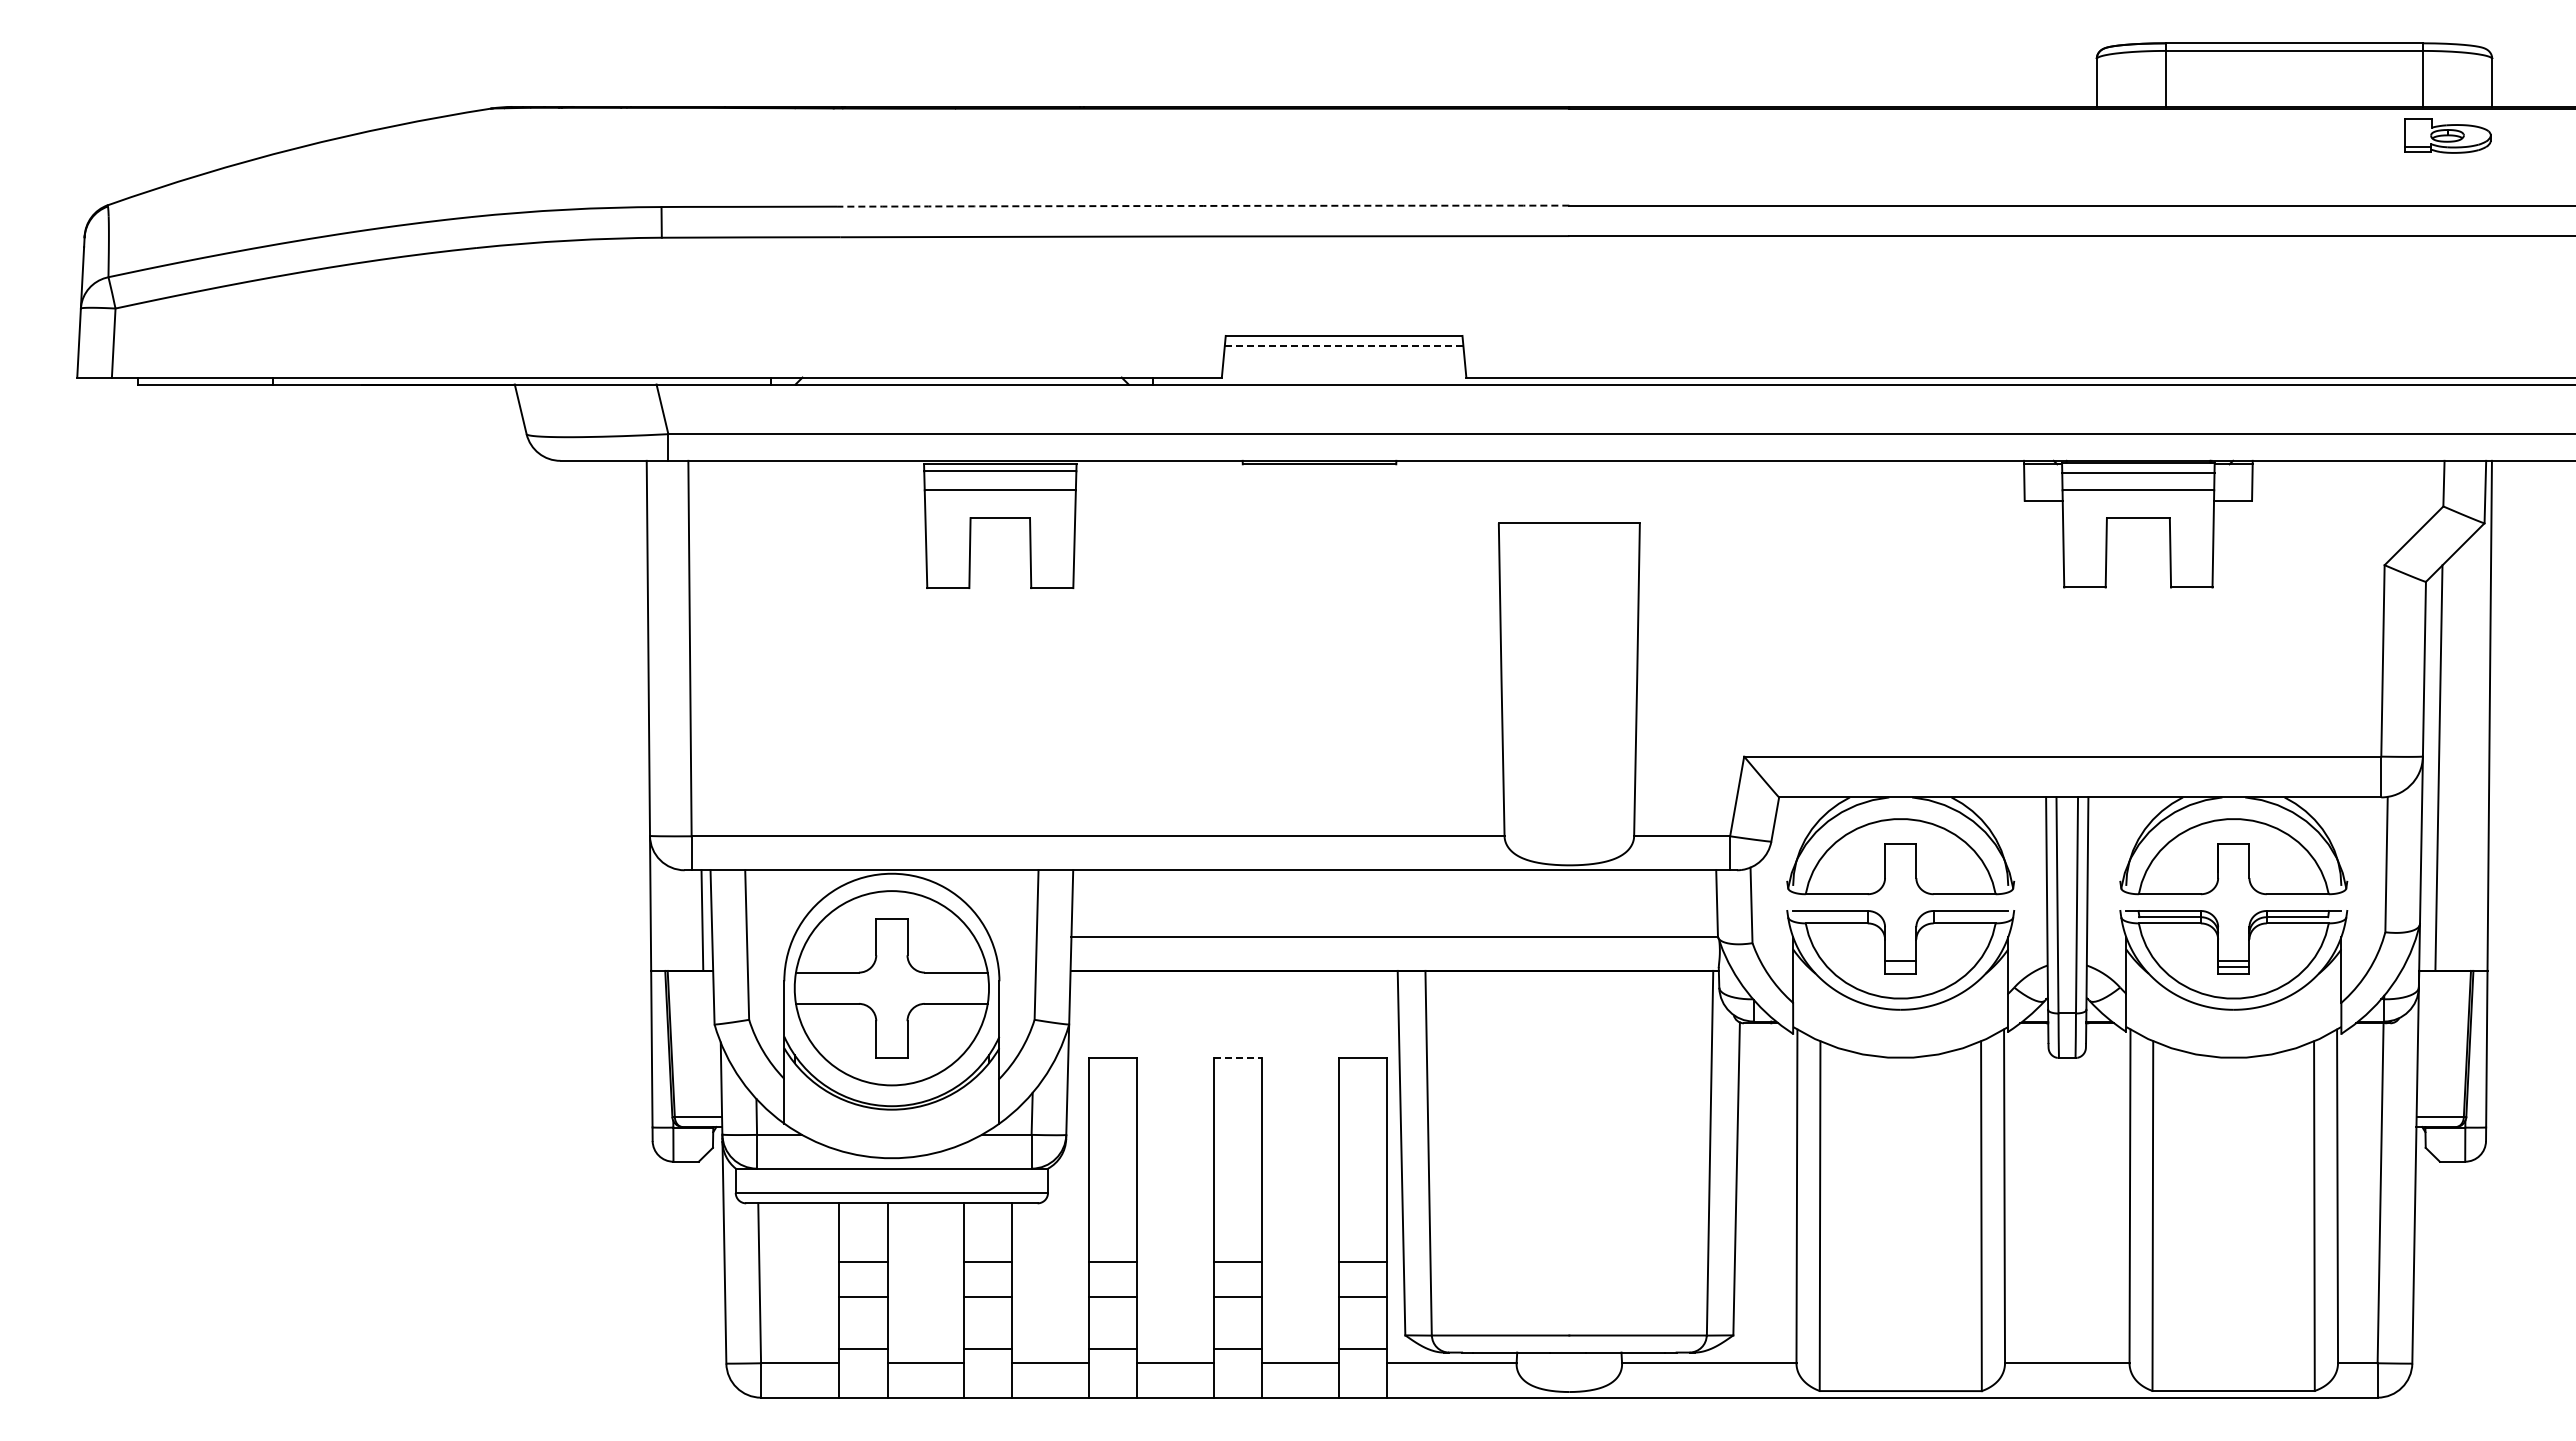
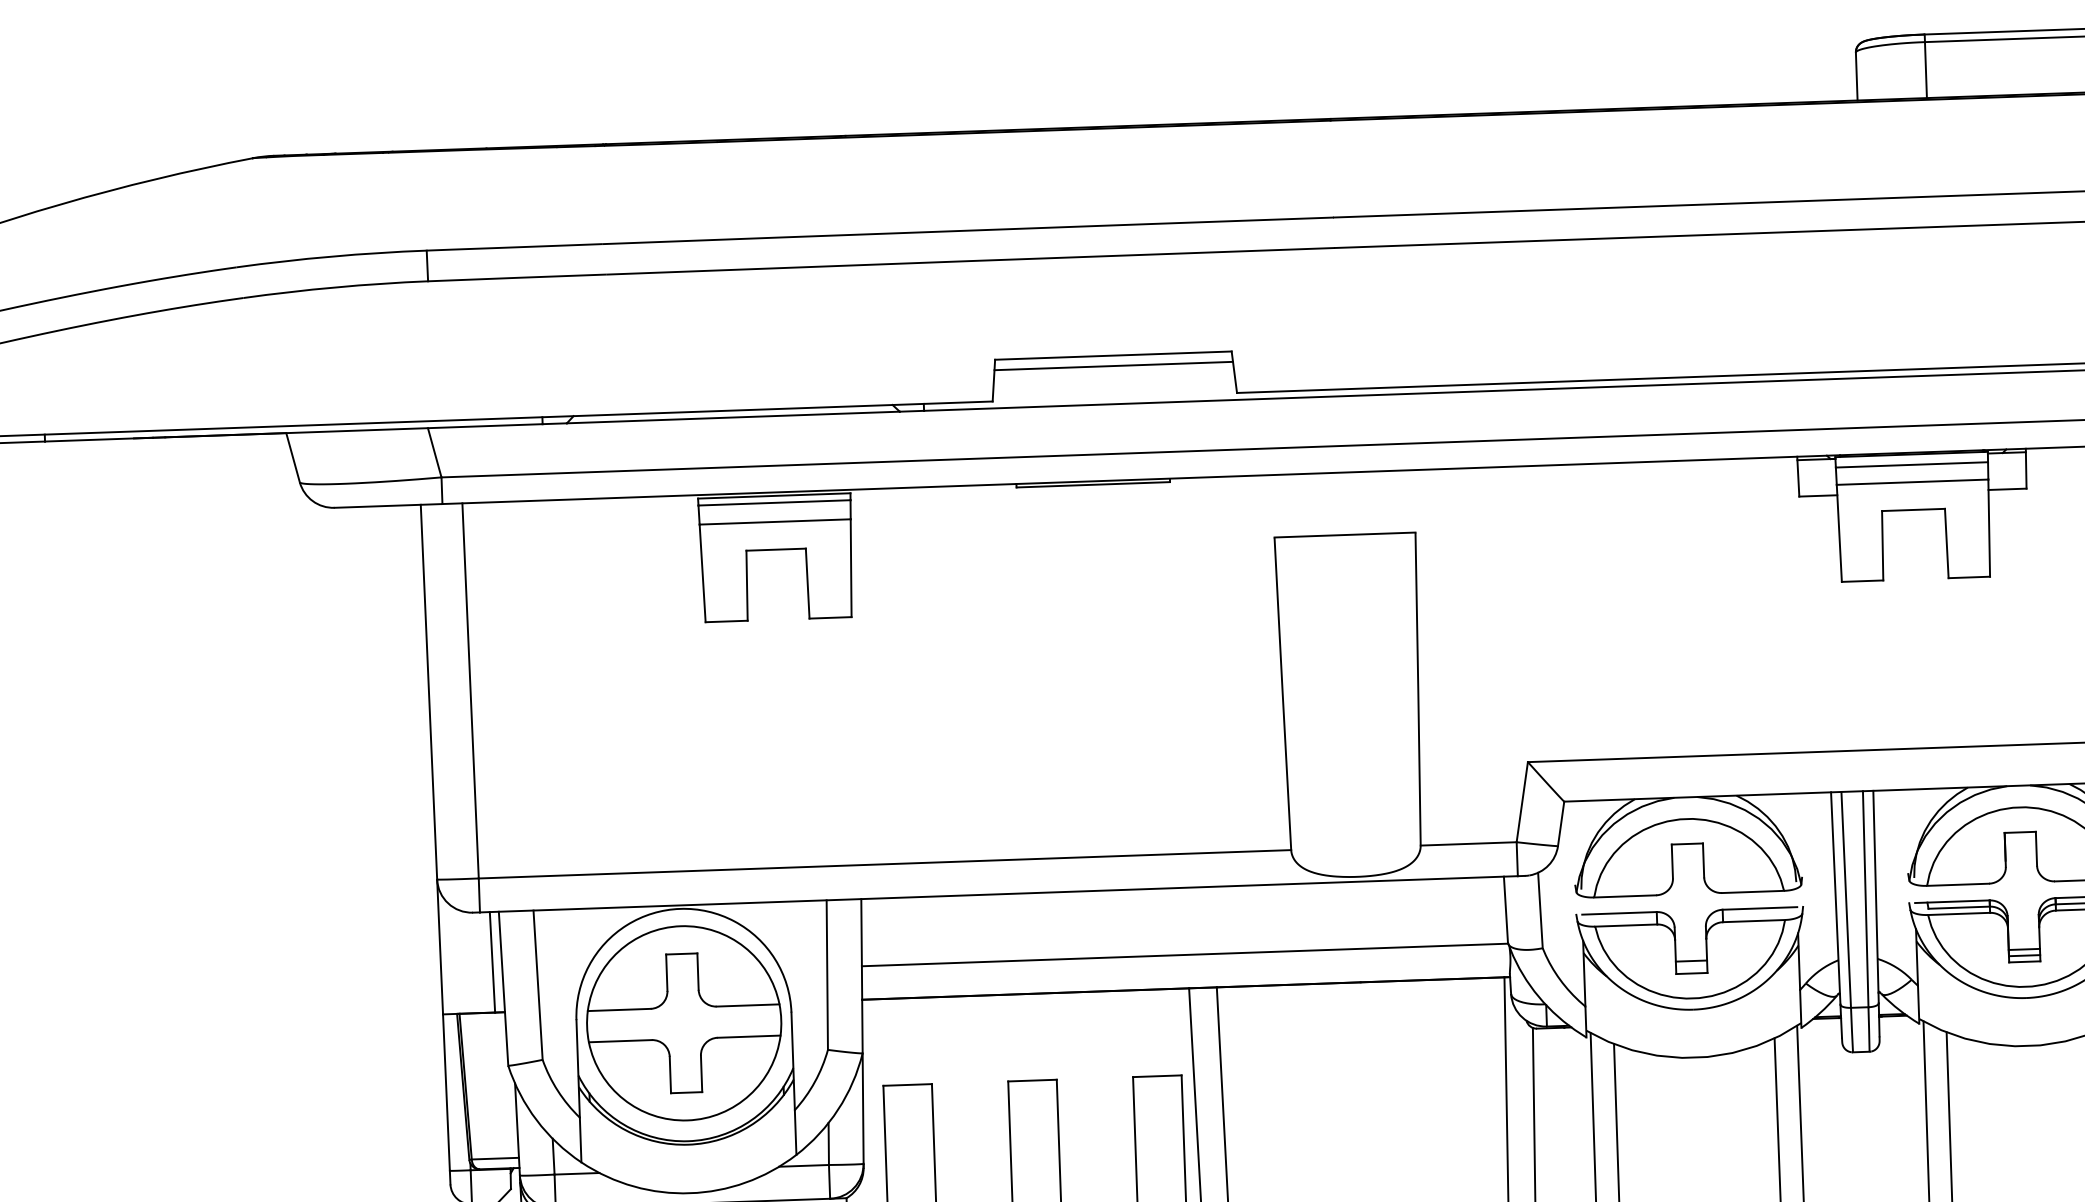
arc: (1203, 205) -> (968, 230), dashed -> solid
line: (1344, 346) -> (1114, 366), dashed -> solid
line: (1238, 1057) -> (1033, 1080), dashed -> solid

